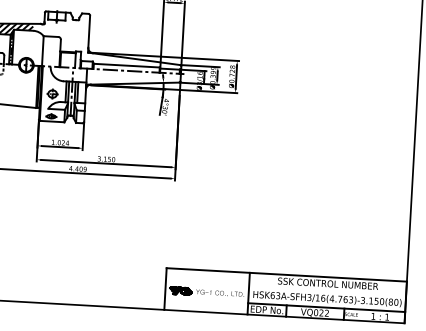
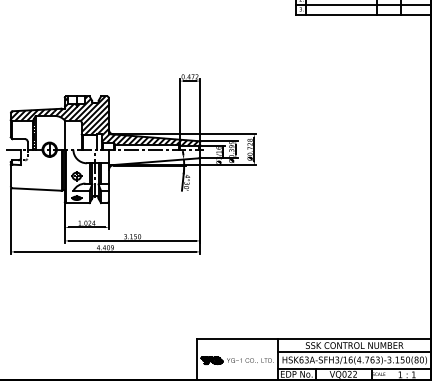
hatch: (106, 39) -> (126, 120), added
line: (327, 289) -> (354, 351), added

